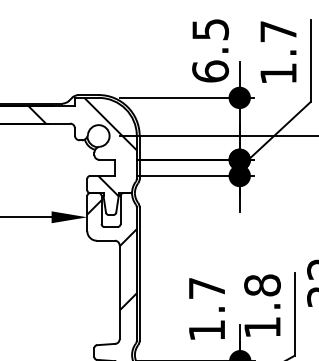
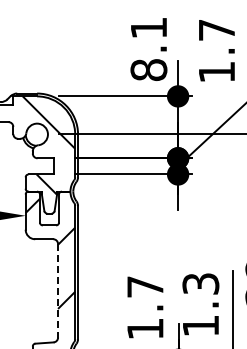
text: (210, 50) -> (148, 49), 6.5 -> 8.1
text: (262, 285) -> (200, 284), 1.8 -> 1.3
line: (119, 292) -> (57, 291), solid -> dashed

